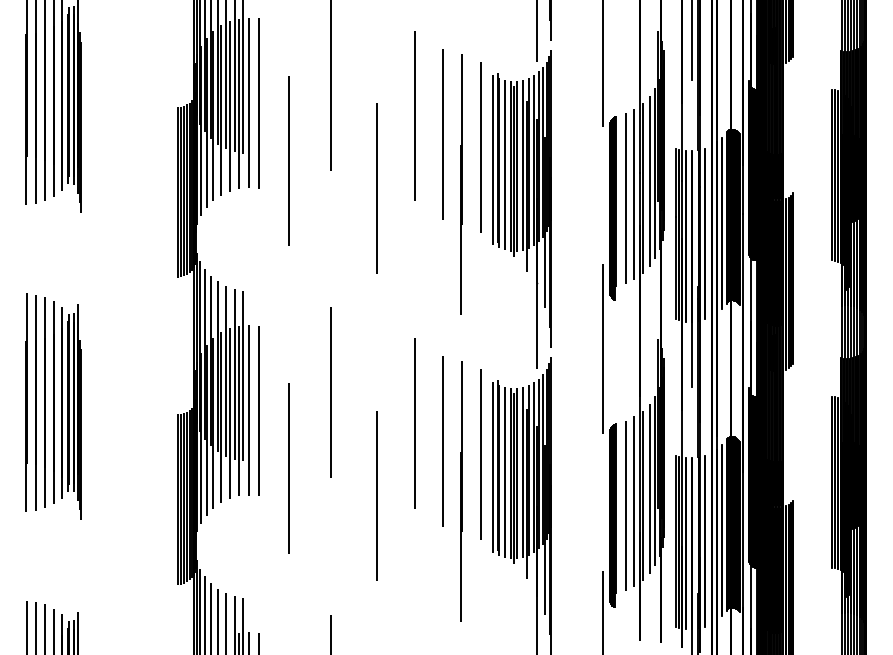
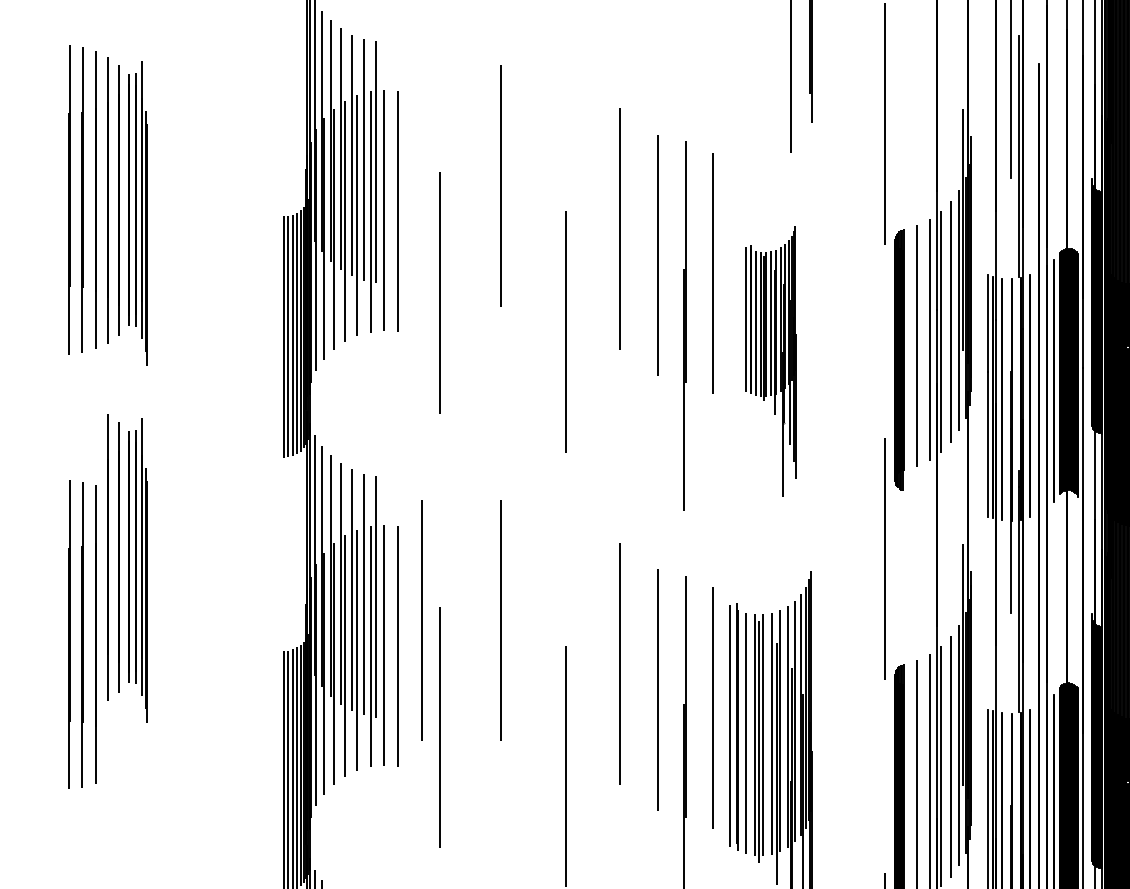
part: (521, 209) -> (769, 361), size x0.6
line: (274, 392) -> (420, 620), added
part: (67, 410) -> (127, 568), moved

